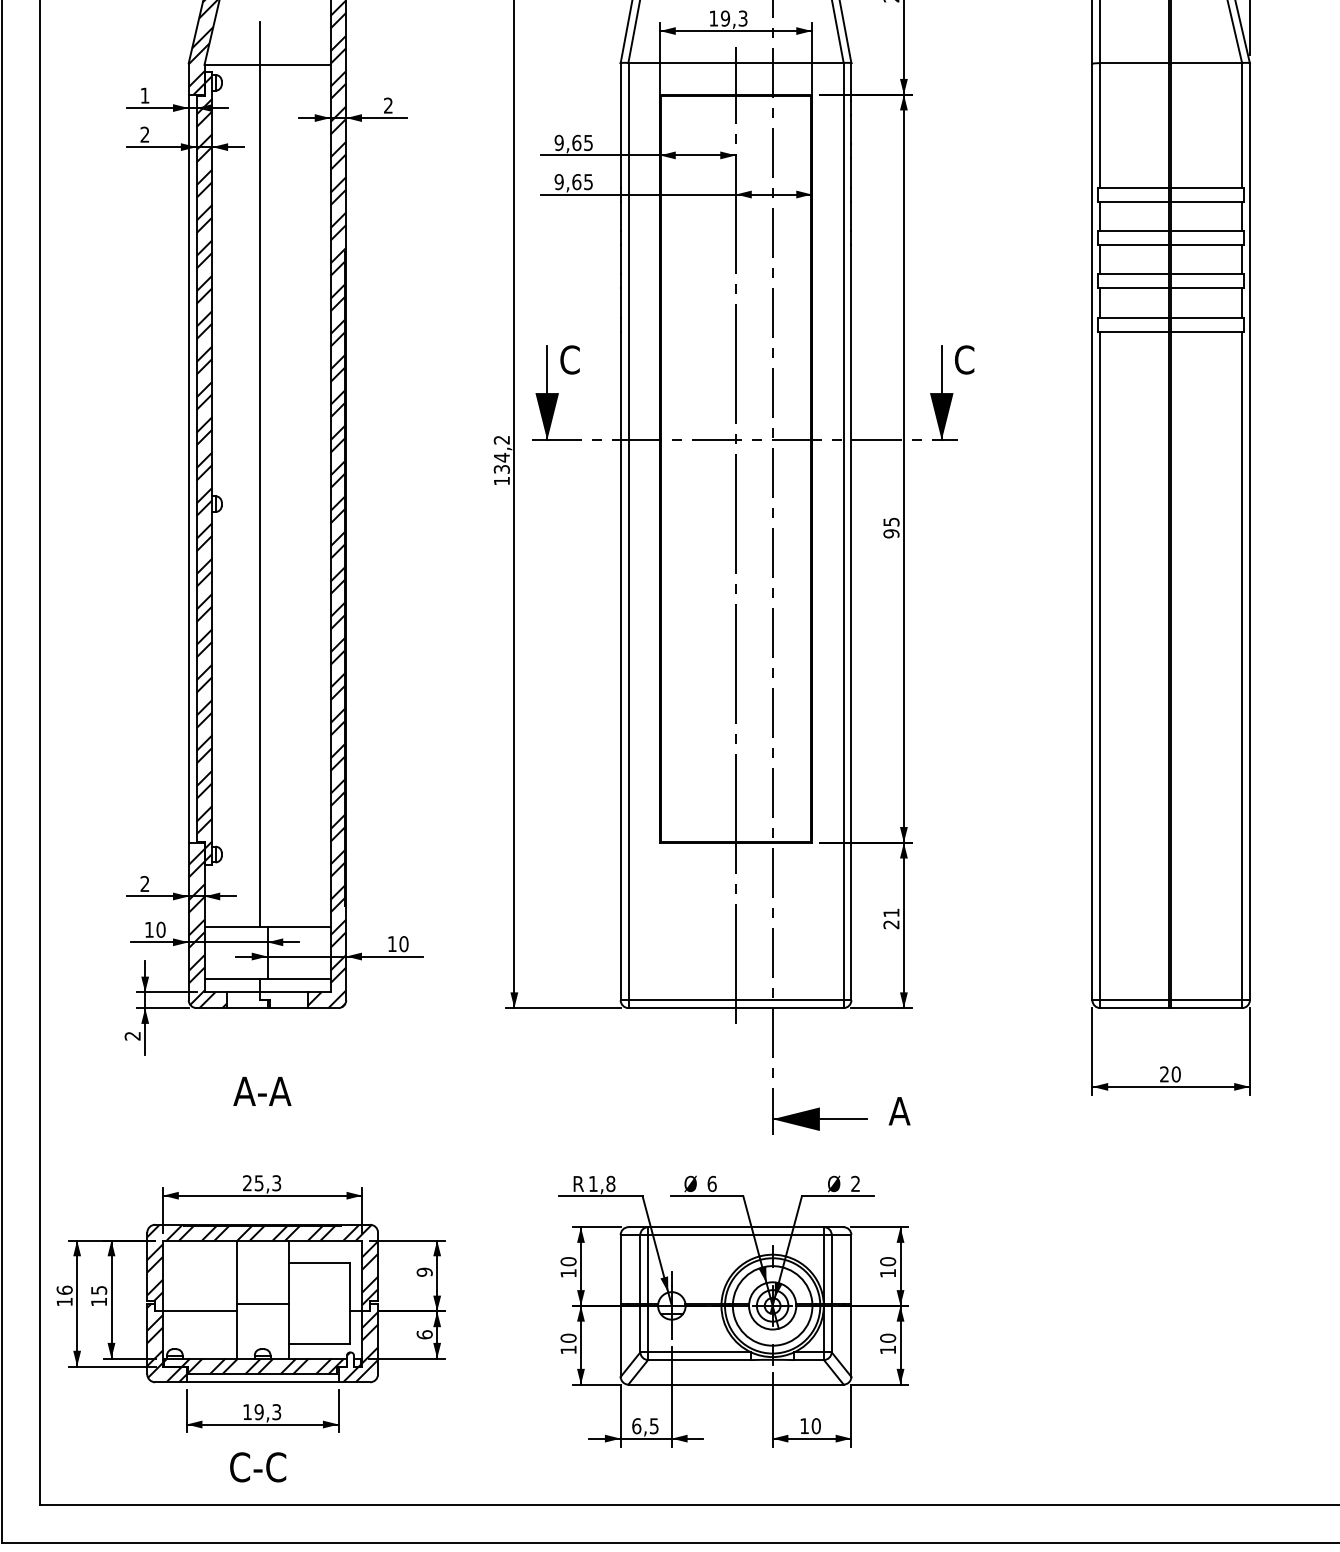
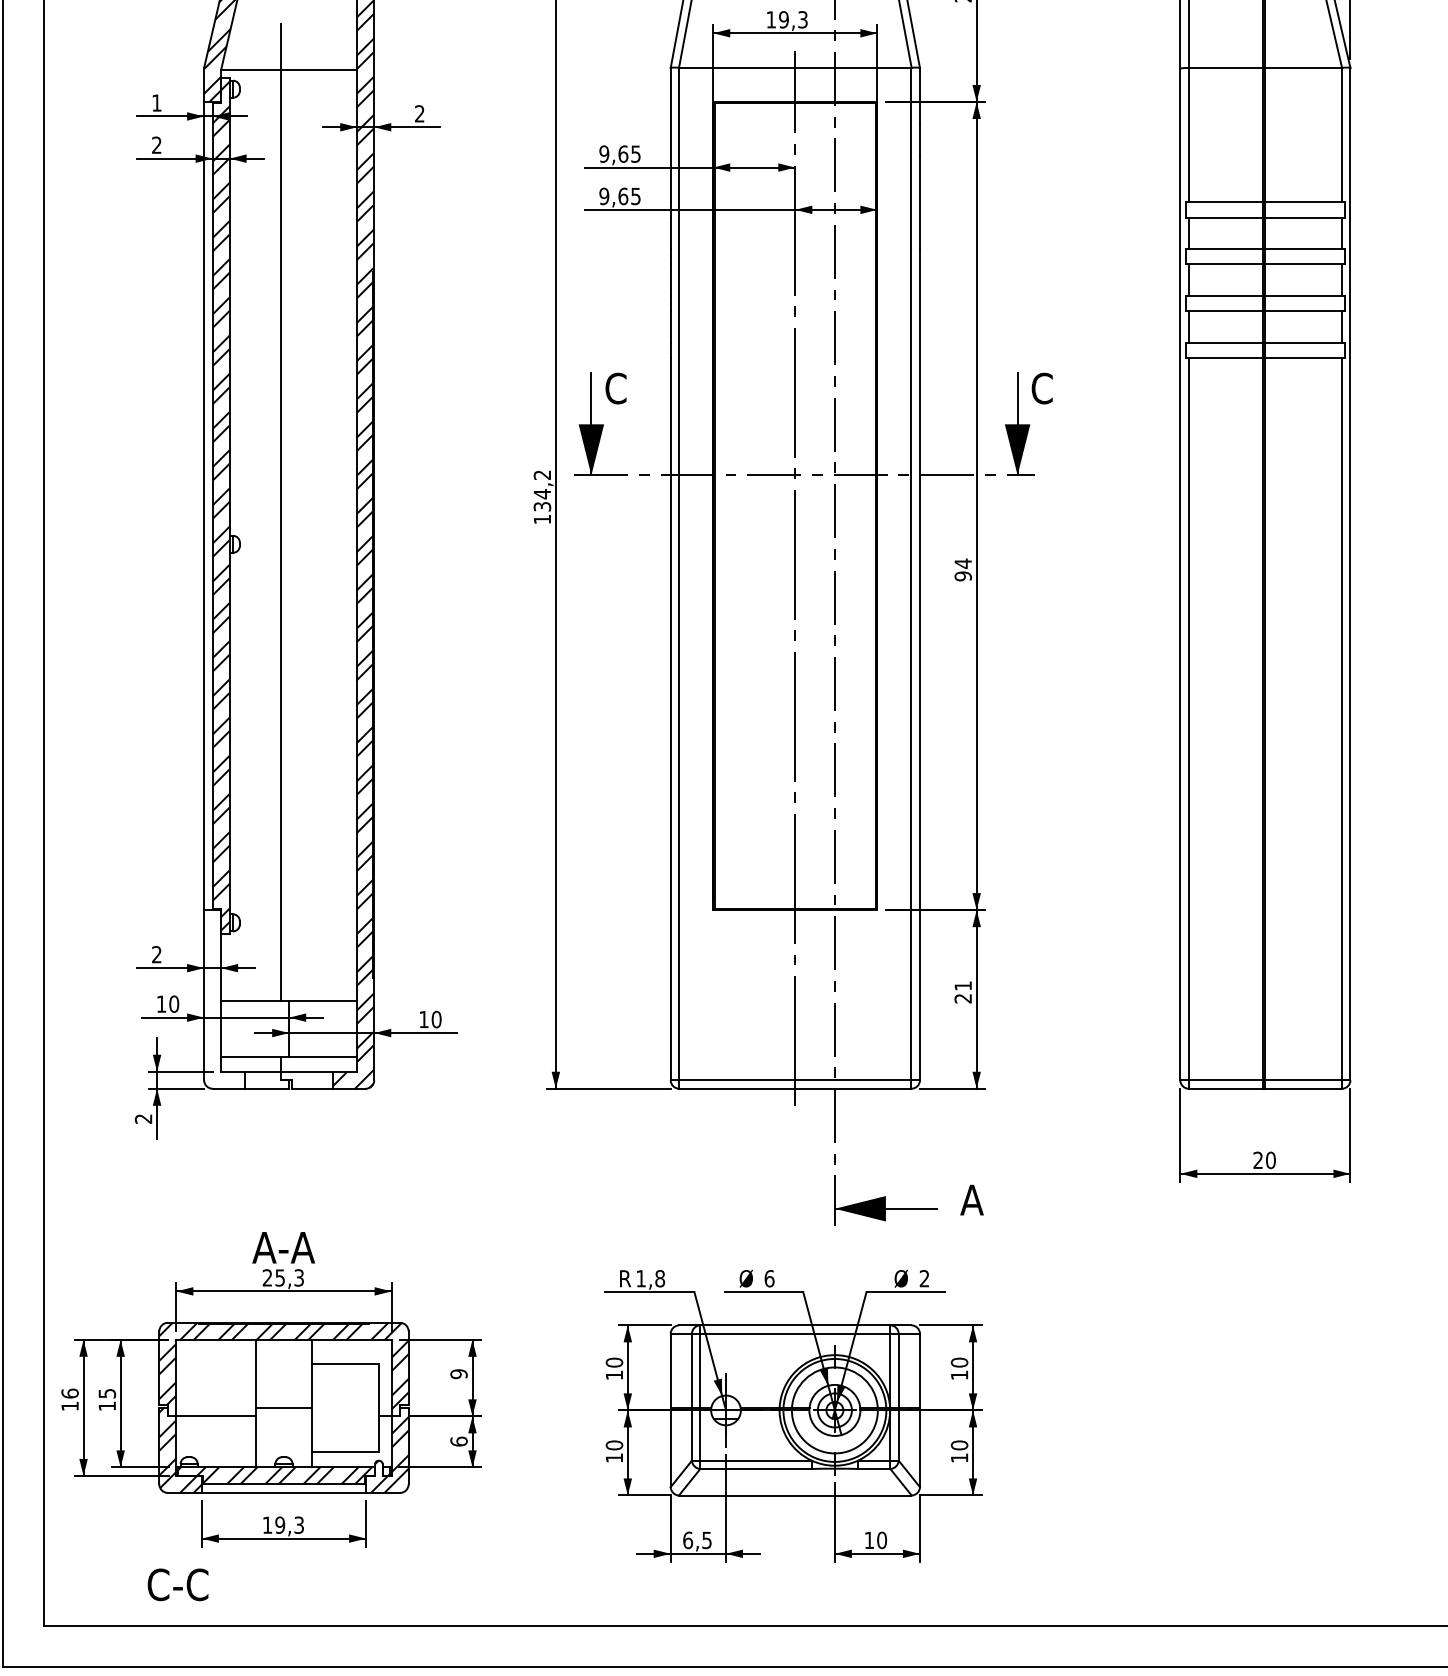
text: (890, 521) -> (962, 563), 95 -> 94
hatch: (207, 928) -> (224, 1002), removed
text: (262, 1091) -> (283, 1247), moved
text: (257, 1467) -> (177, 1584), moved

